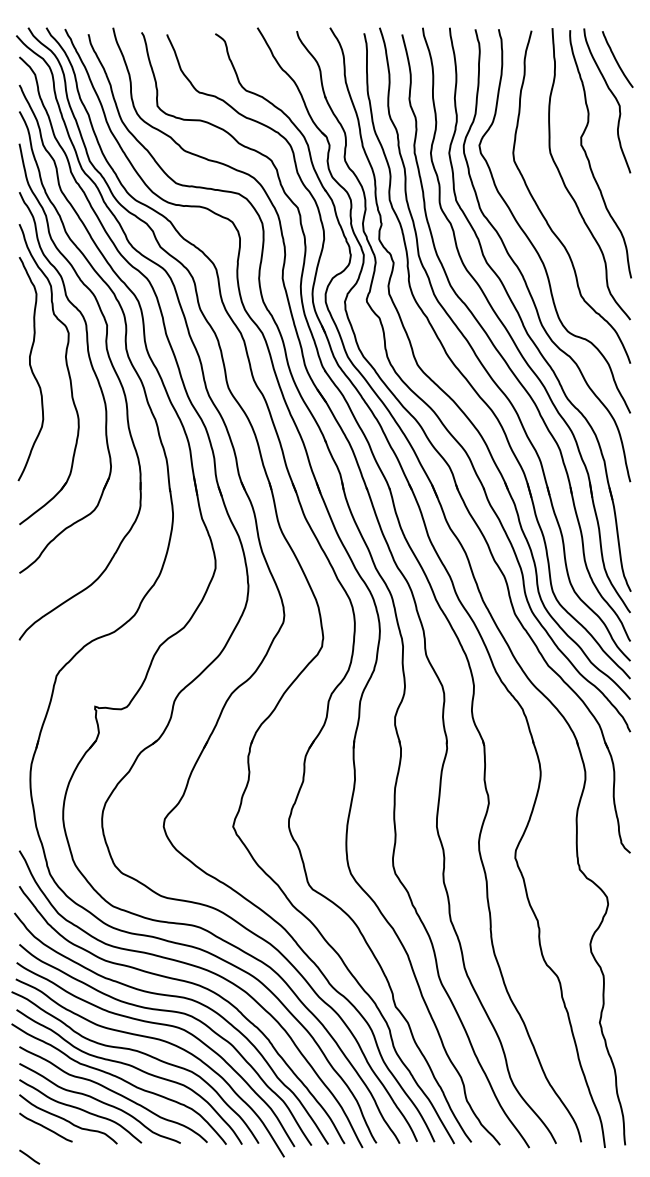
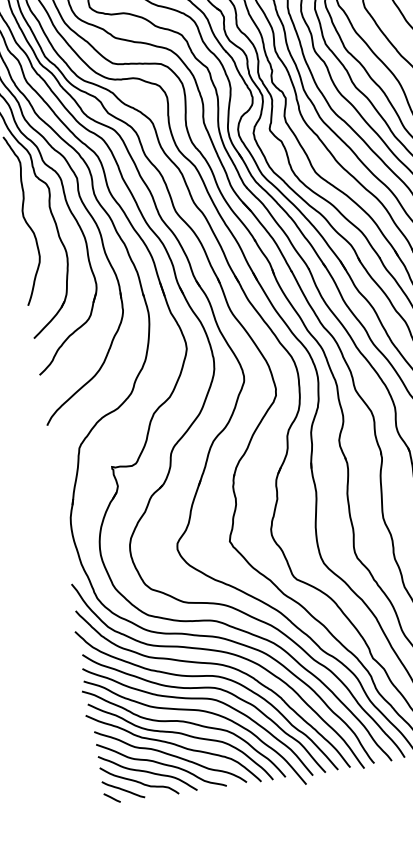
line: (29, 1156) -> (112, 797), moved

